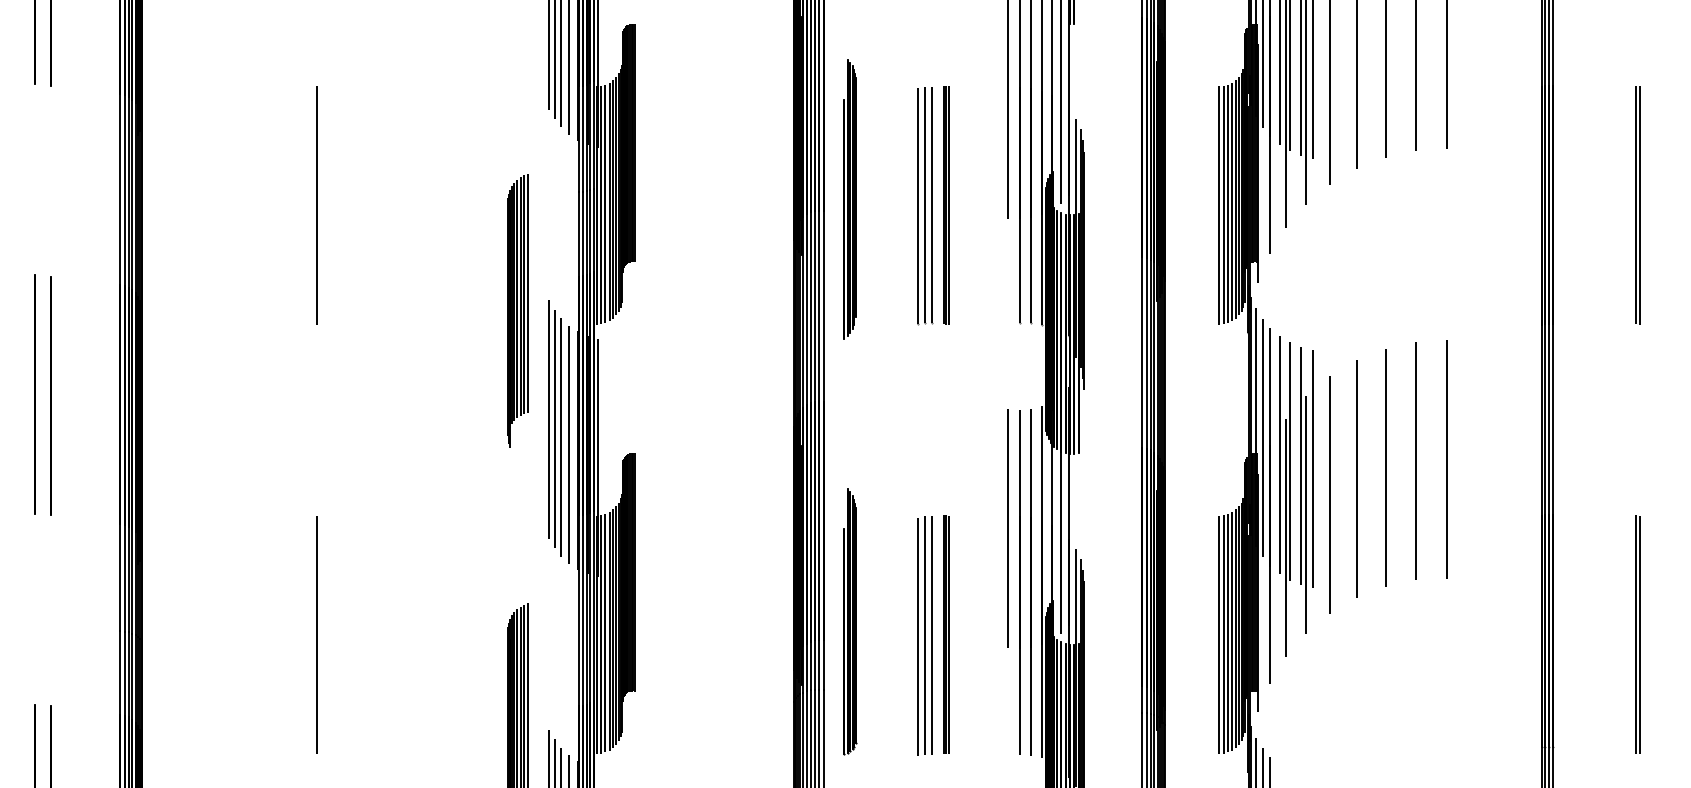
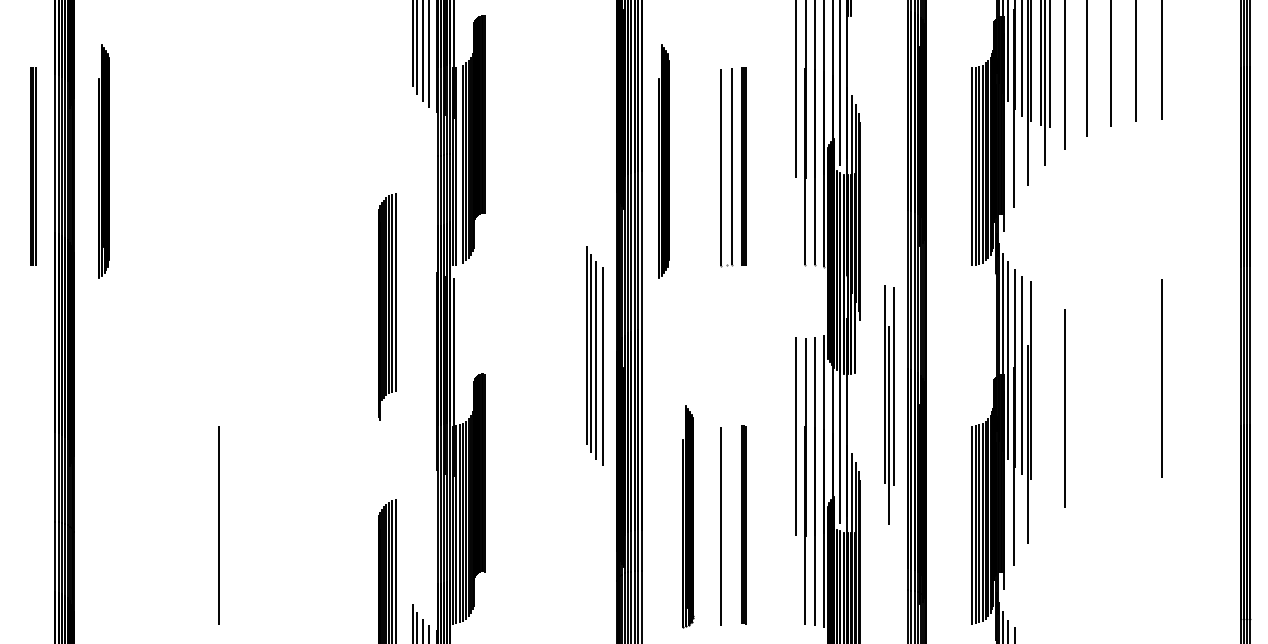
part: (178, 199) -> (103, 161), added
line: (605, 203) -> (459, 165), removed
part: (94, 205) -> (33, 166), added
line: (316, 205) -> (218, 166), removed
line: (924, 205) -> (726, 166), removed
part: (517, 310) -> (386, 306), moved
part: (558, 431) -> (594, 355), moved
line: (1416, 460) -> (1136, 379), removed
line: (1385, 467) -> (1110, 385), removed
line: (1356, 478) -> (1086, 394), removed
part: (1306, 490) -> (888, 404), moved
part: (850, 621) -> (688, 516), moved
line: (924, 635) -> (726, 525), removed
line: (932, 635) -> (732, 525), removed

